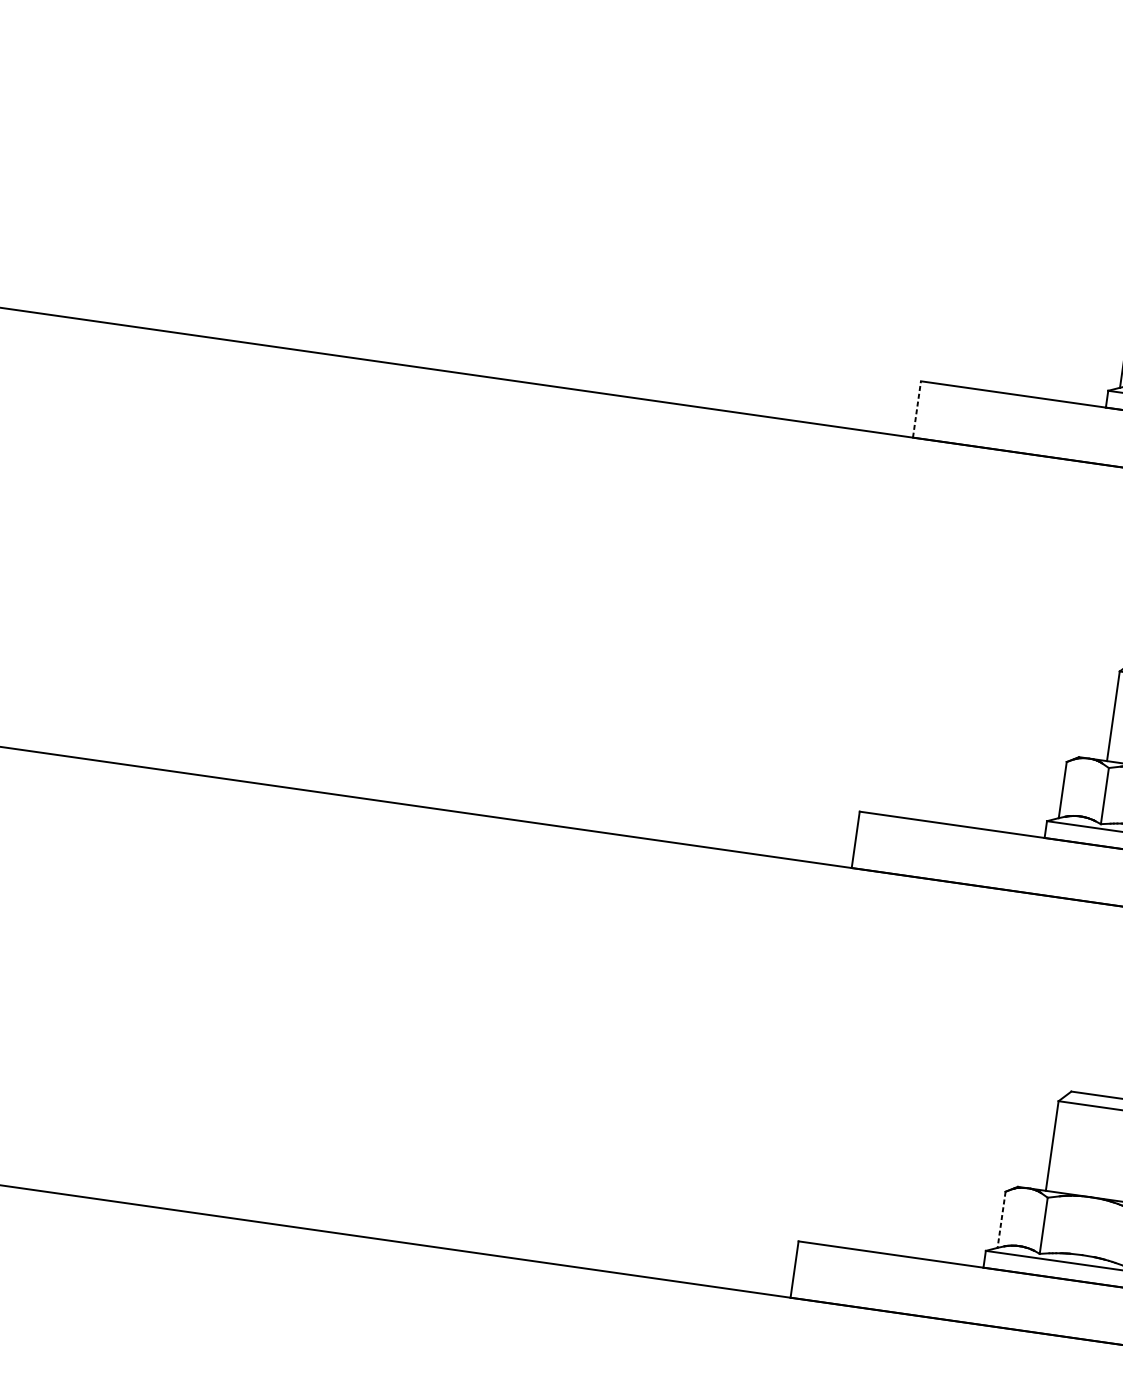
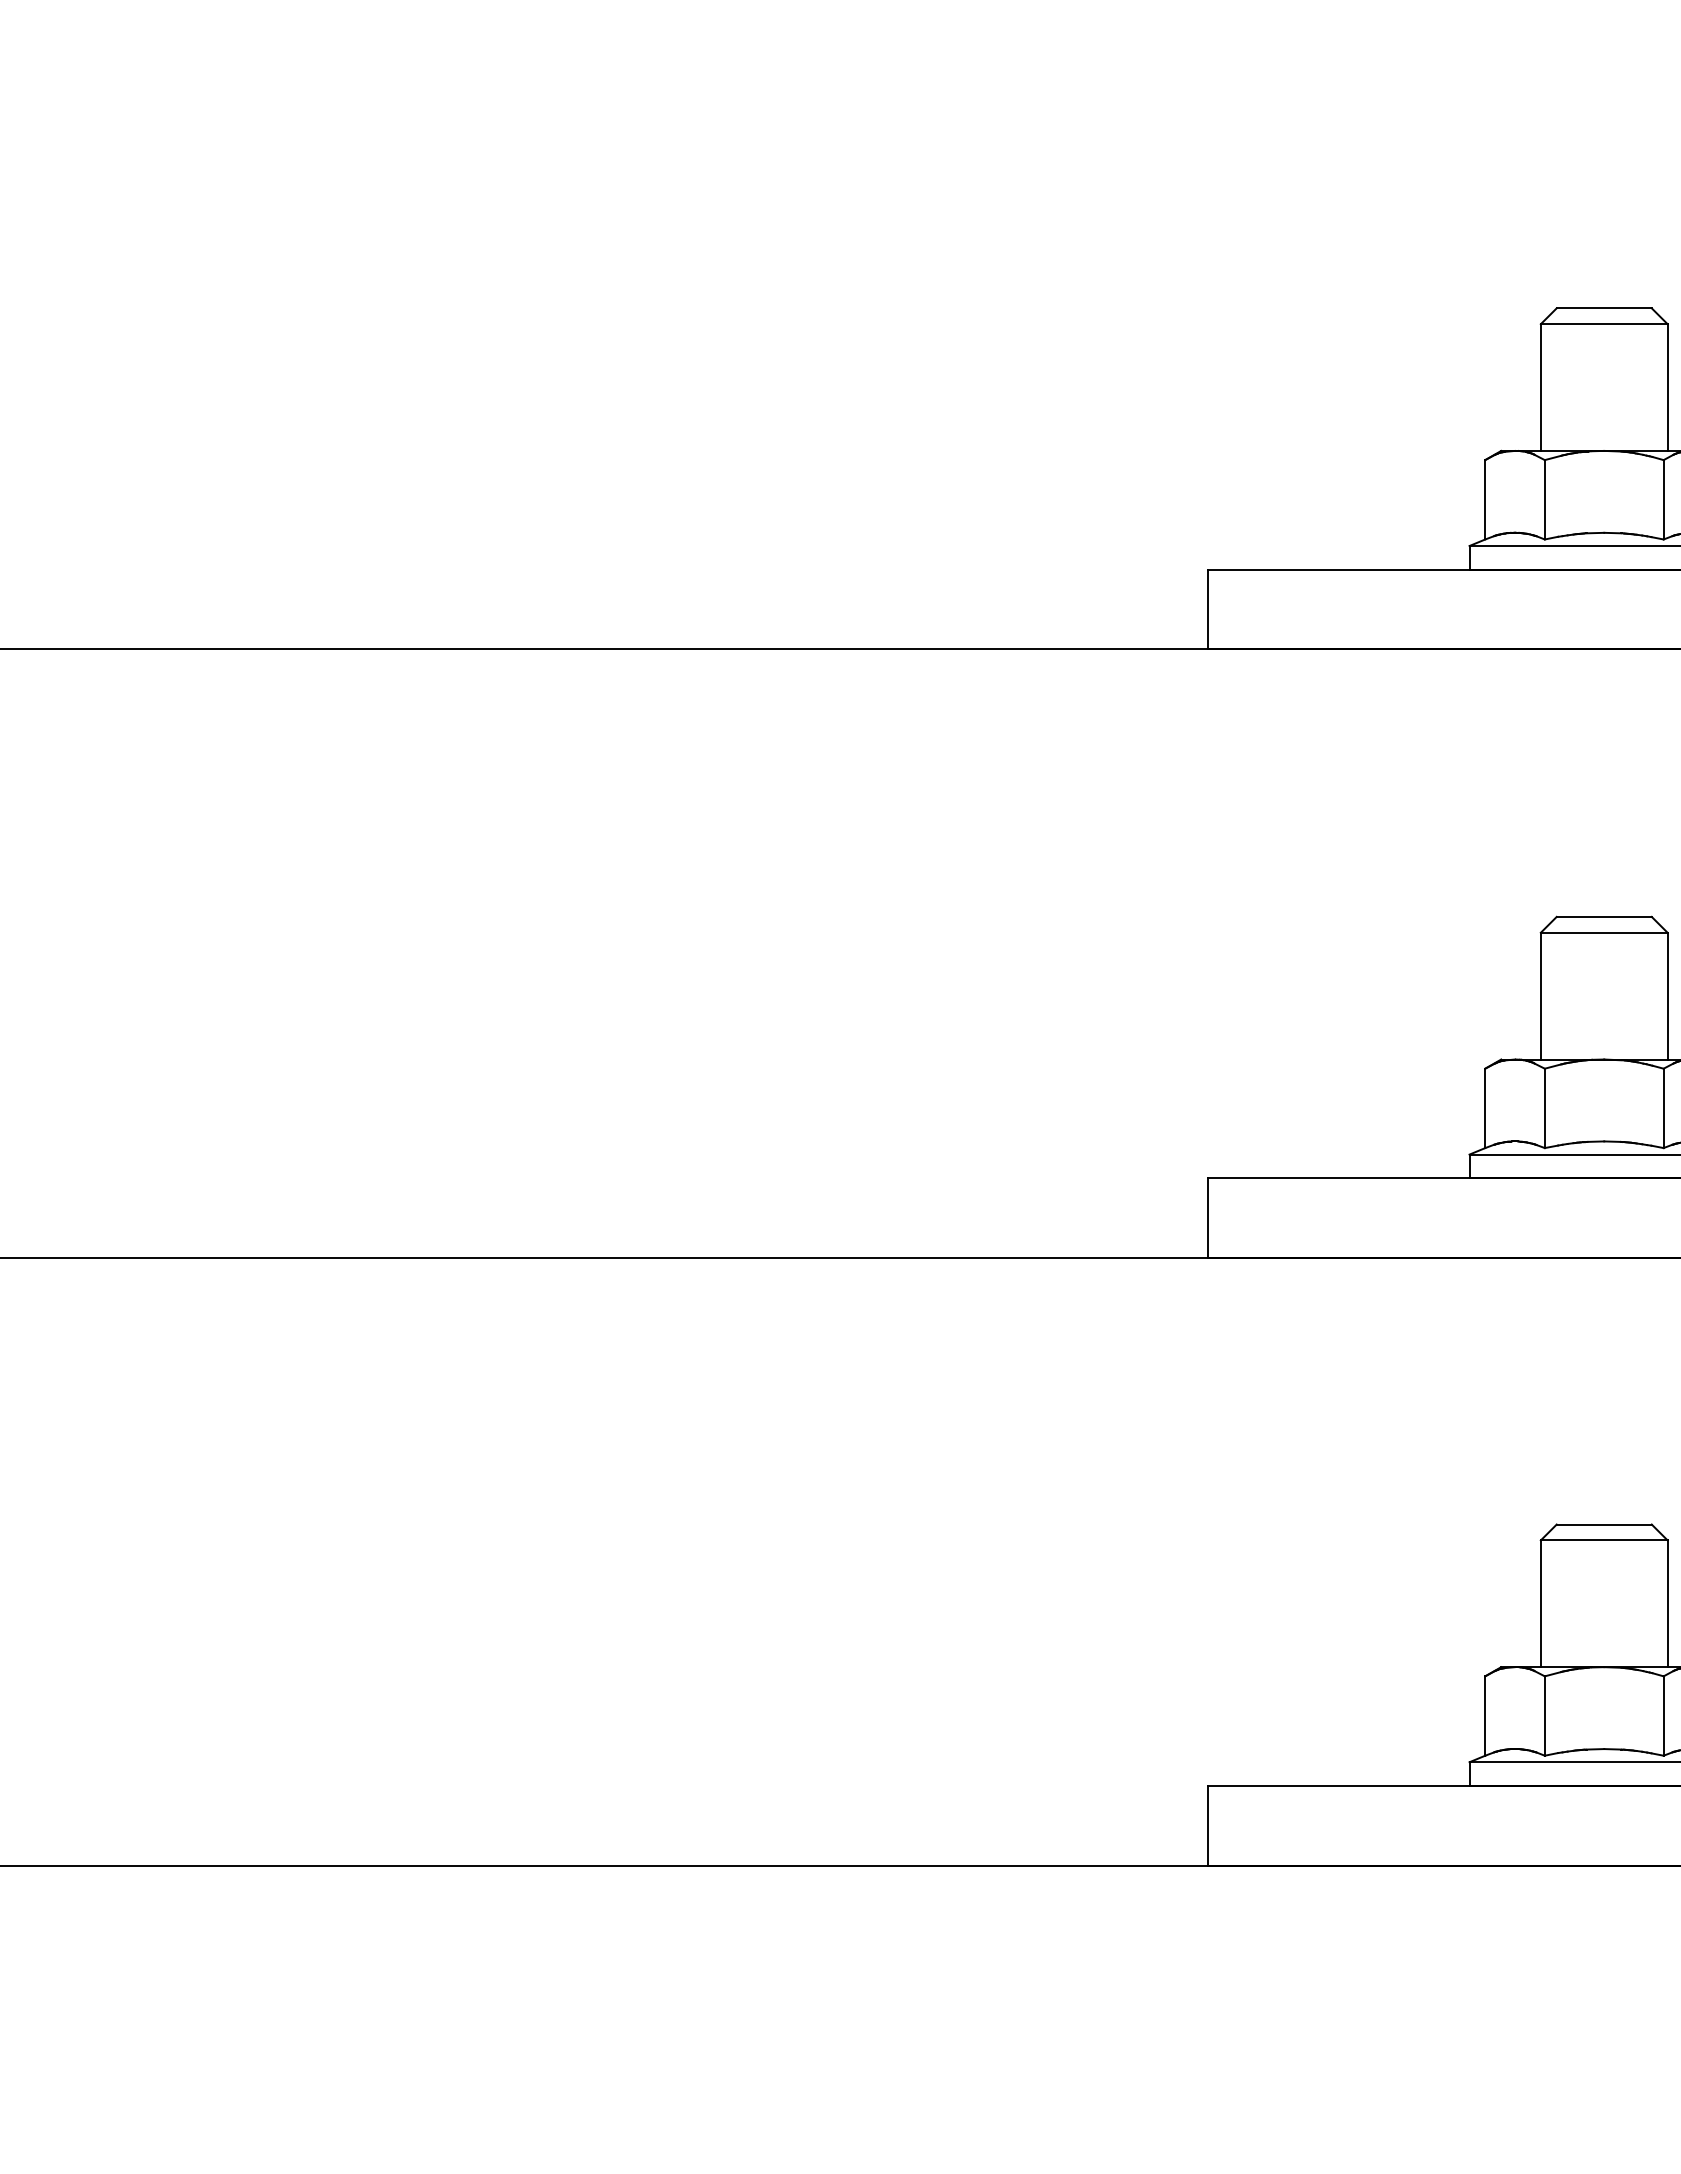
line: (917, 409) -> (1208, 609), dashed -> solid
line: (1001, 1220) -> (1485, 1716), dashed -> solid

